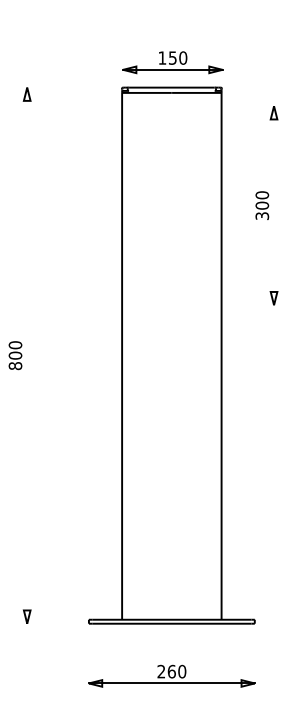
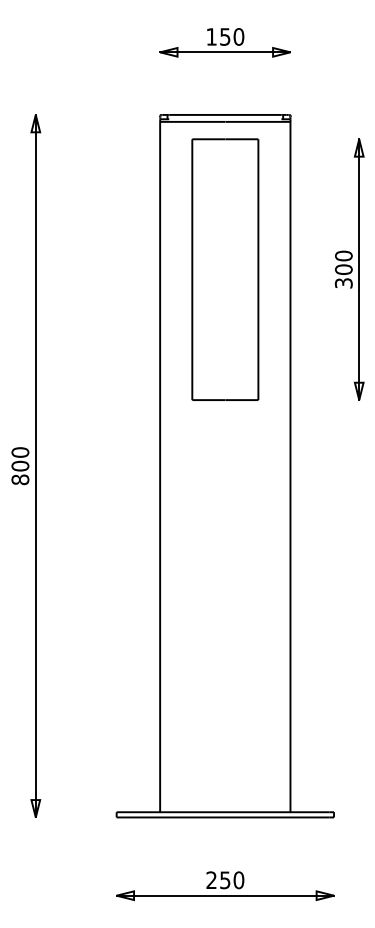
part: (172, 62) -> (224, 42), moved
part: (171, 205) -> (224, 269), added
line: (274, 205) -> (359, 269), added
line: (27, 355) -> (36, 465), added
text: (171, 671) -> (224, 880), 260 -> 250

